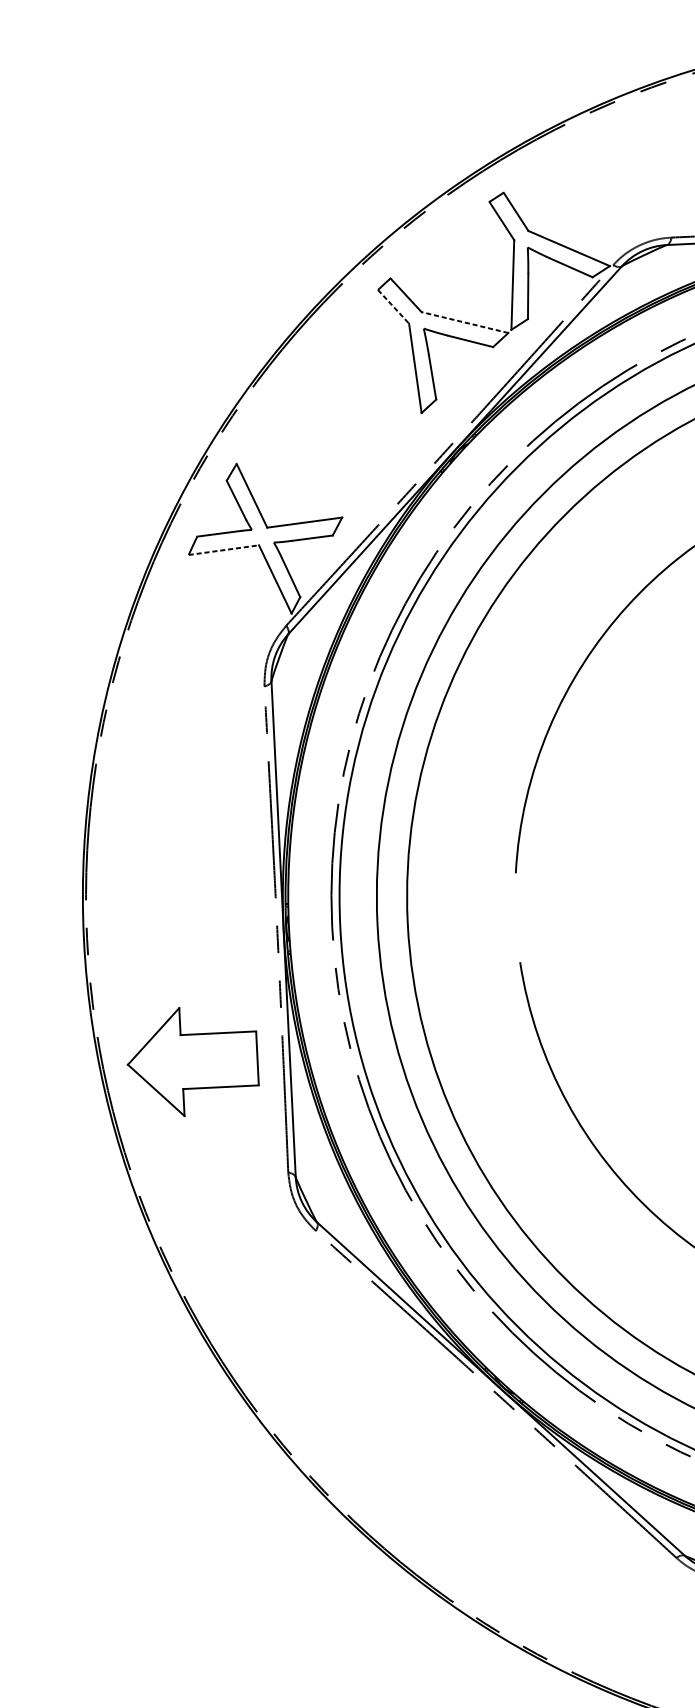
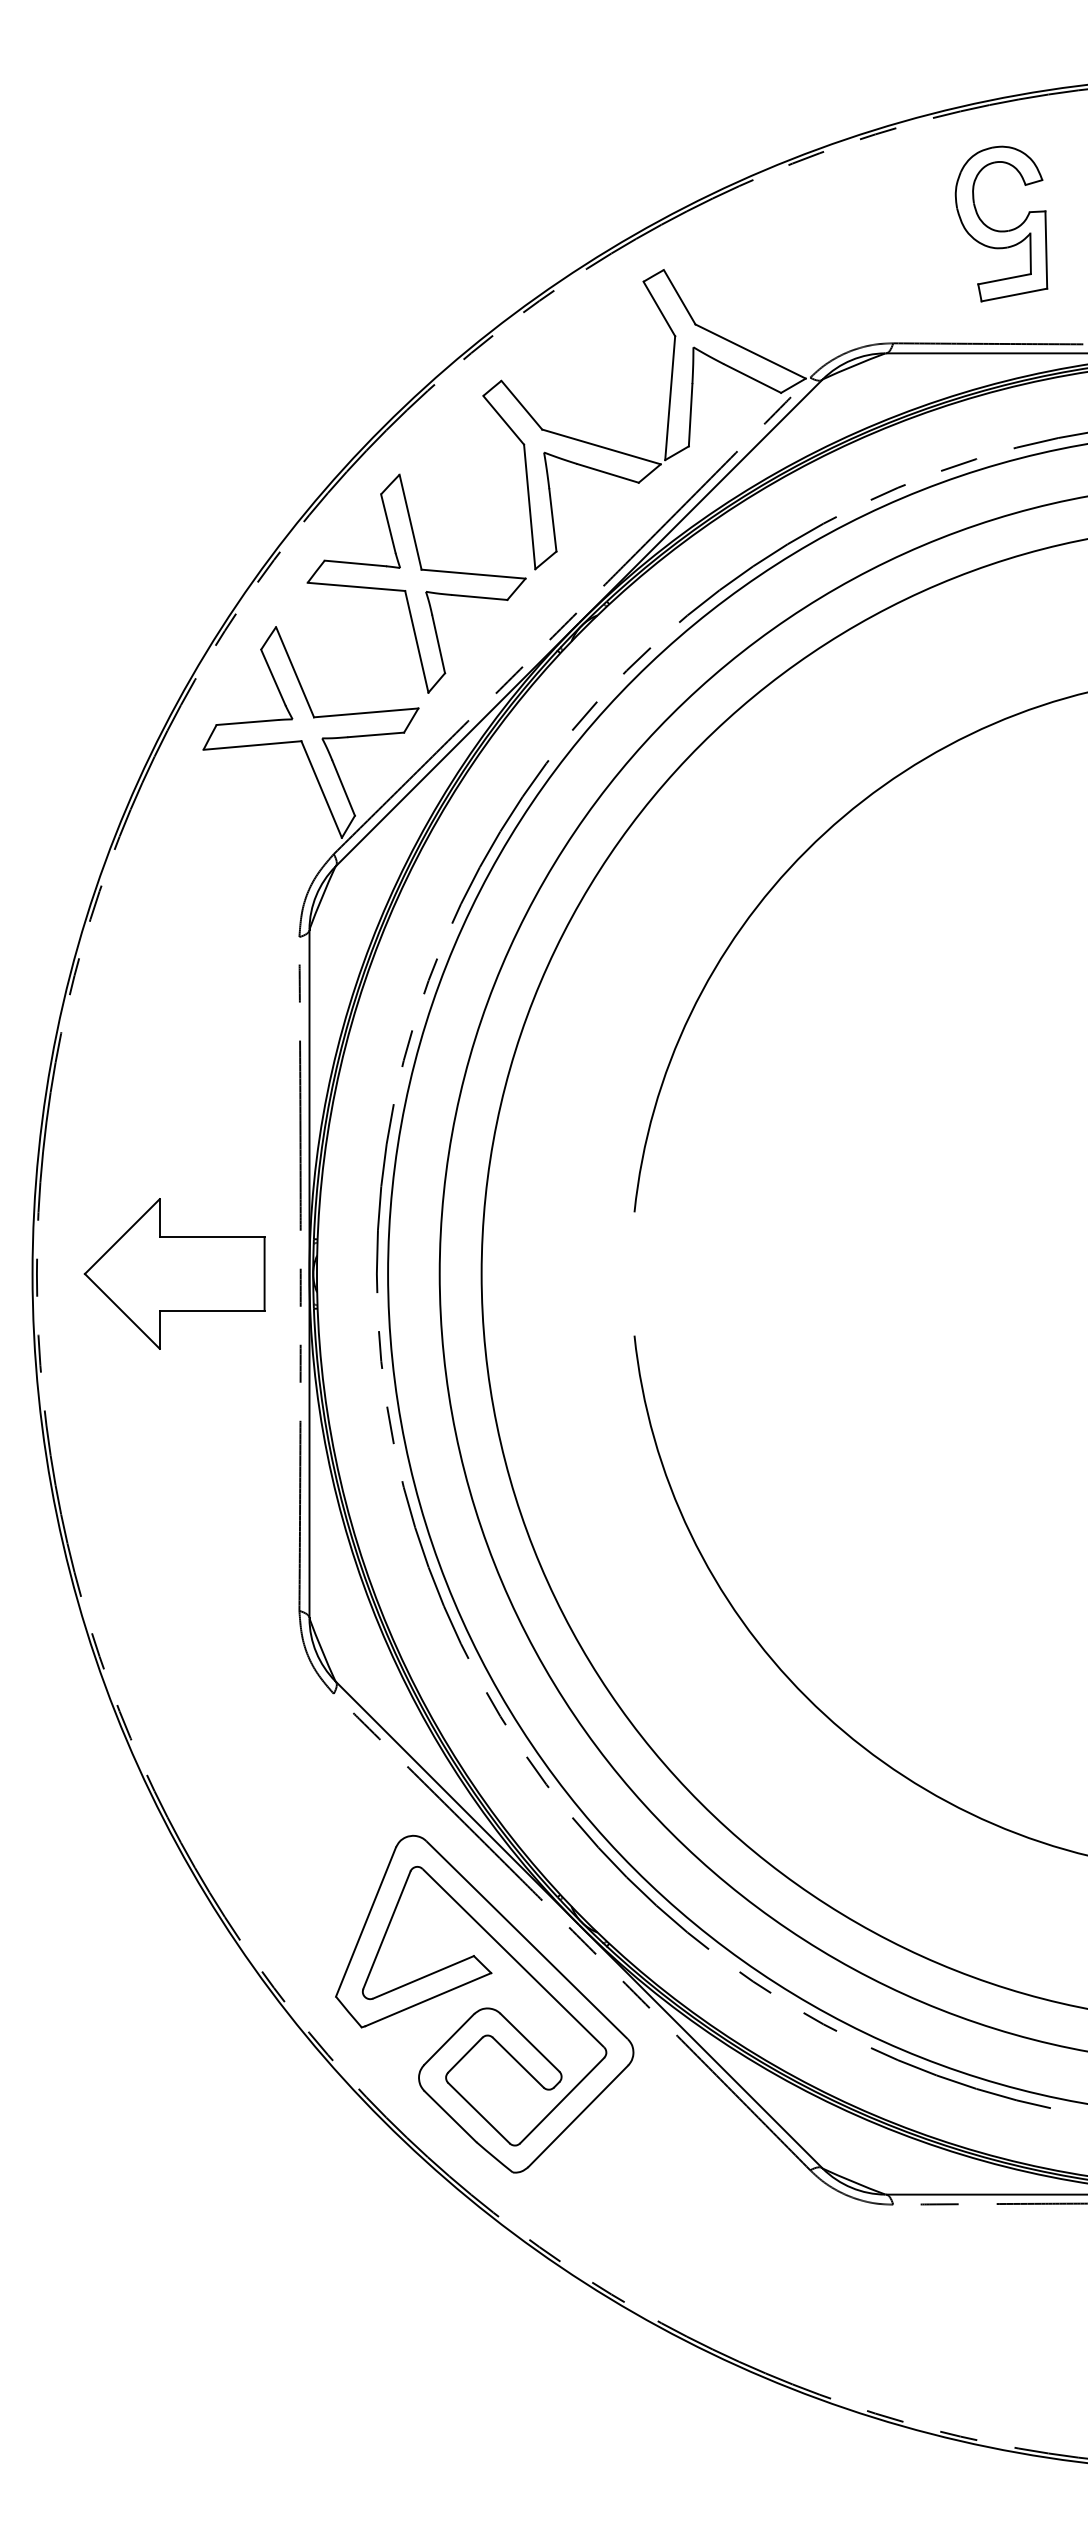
line: (393, 306) -> (503, 420), dashed -> solid
line: (464, 322) -> (601, 446), dashed -> solid
part: (336, 427) -> (416, 583), added
line: (223, 550) -> (252, 745), dashed -> solid
part: (192, 1061) -> (174, 1273), moved
part: (435, 1449) -> (484, 2003), added

